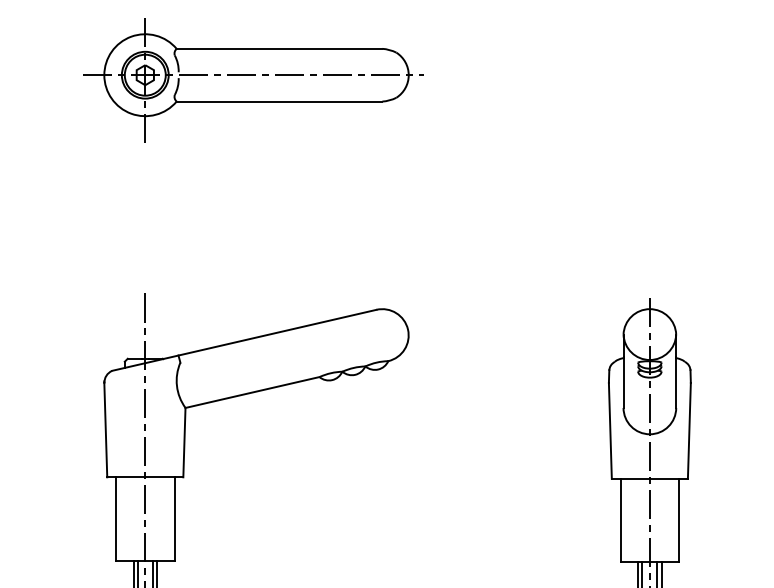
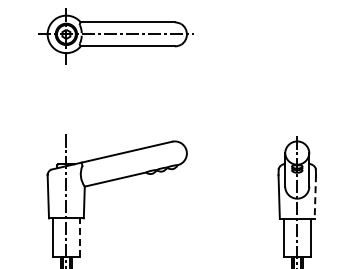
line: (689, 431) -> (315, 197), solid -> dashed
line: (173, 516) -> (79, 236), solid -> dashed

